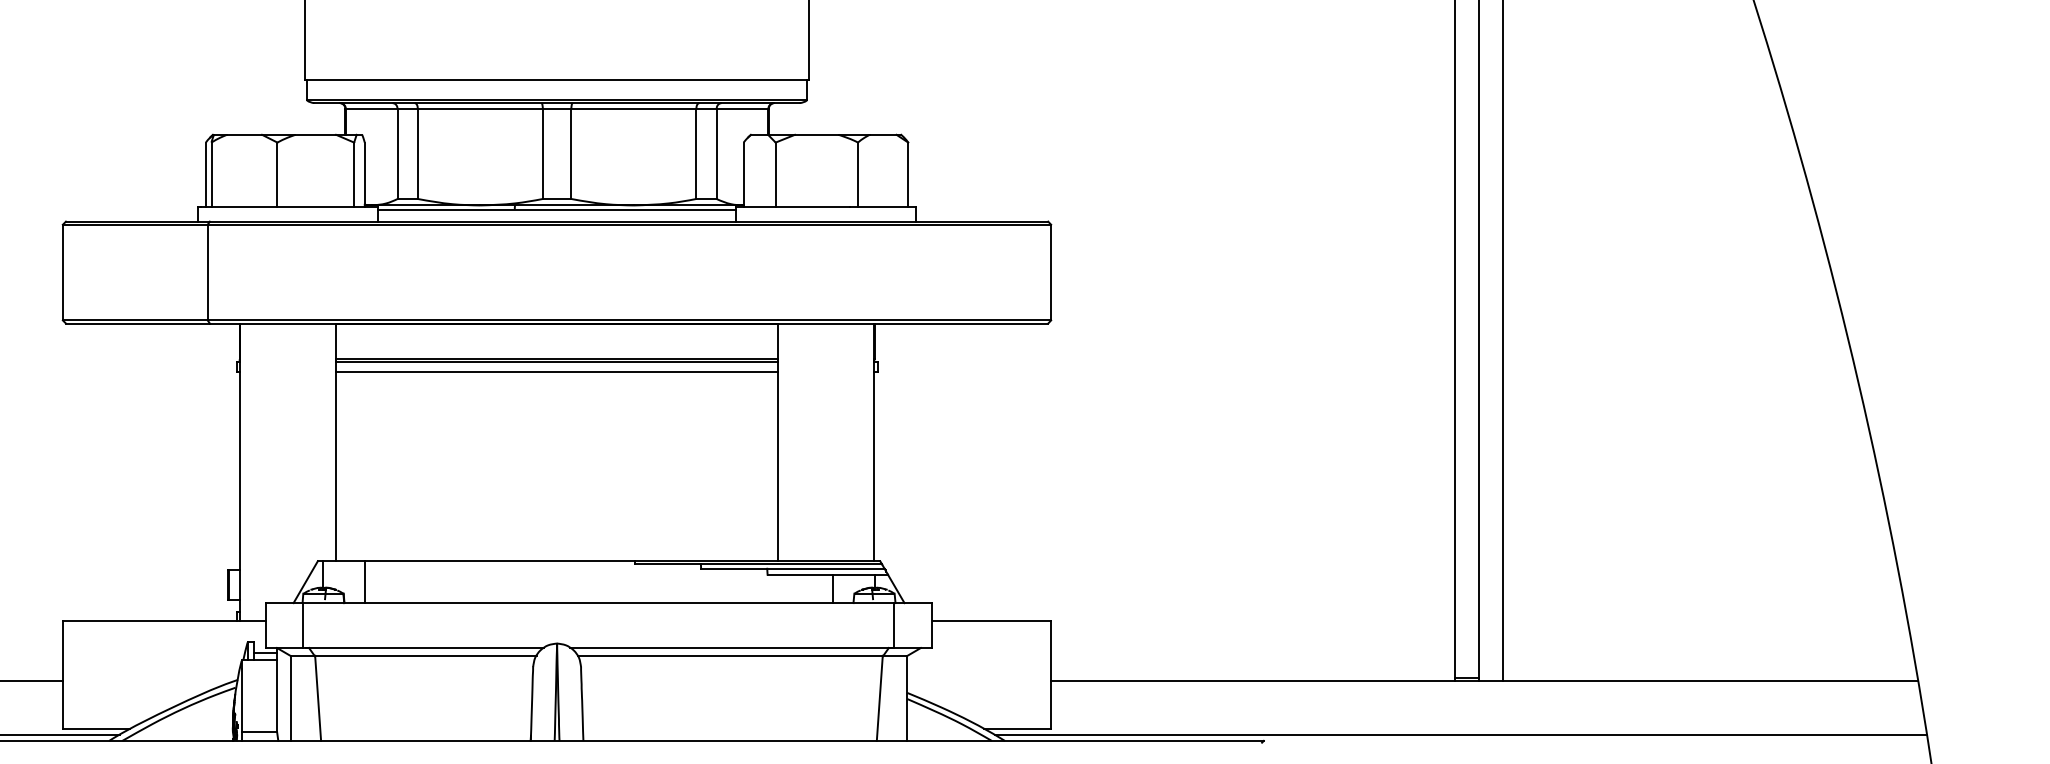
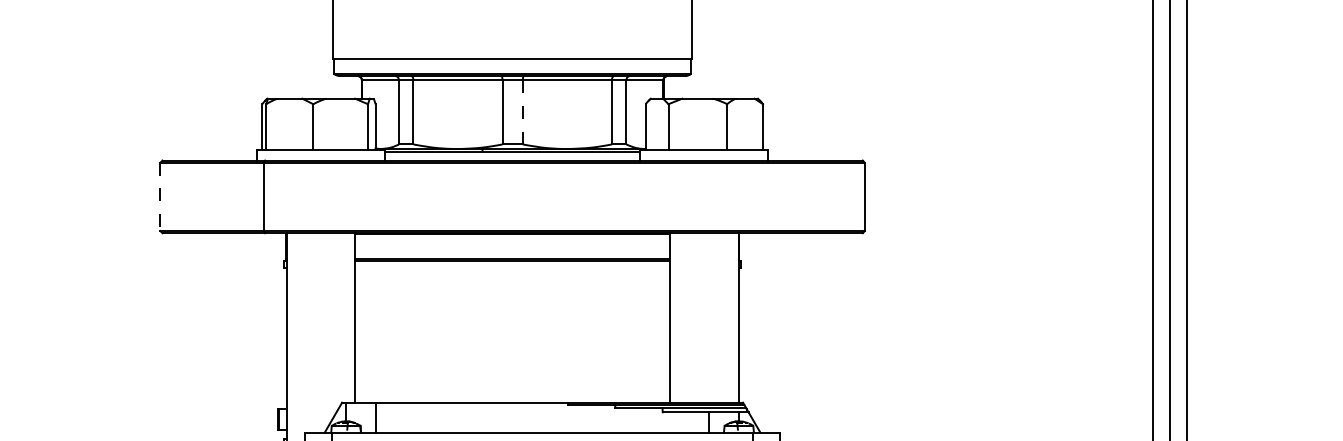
line: (571, 153) -> (522, 112), solid -> dashed
line: (62, 272) -> (160, 196), solid -> dashed
line: (557, 372) -> (512, 268), removed

